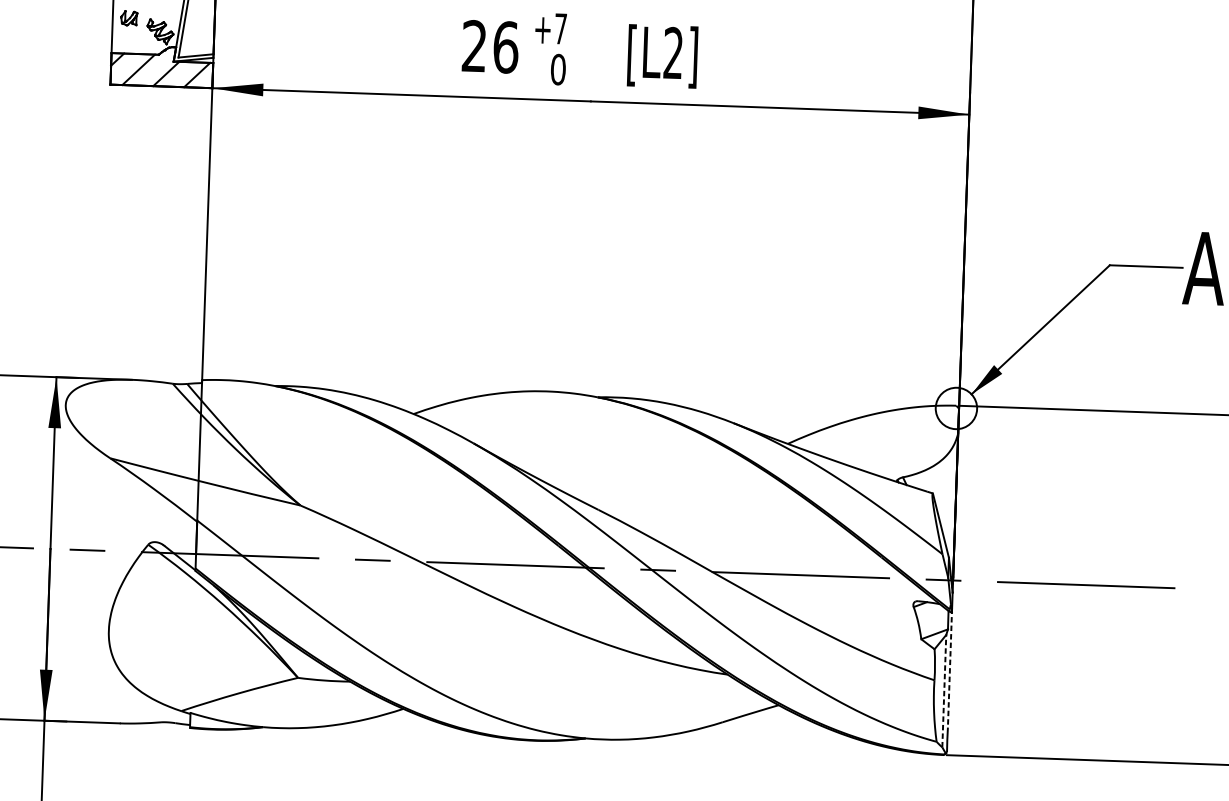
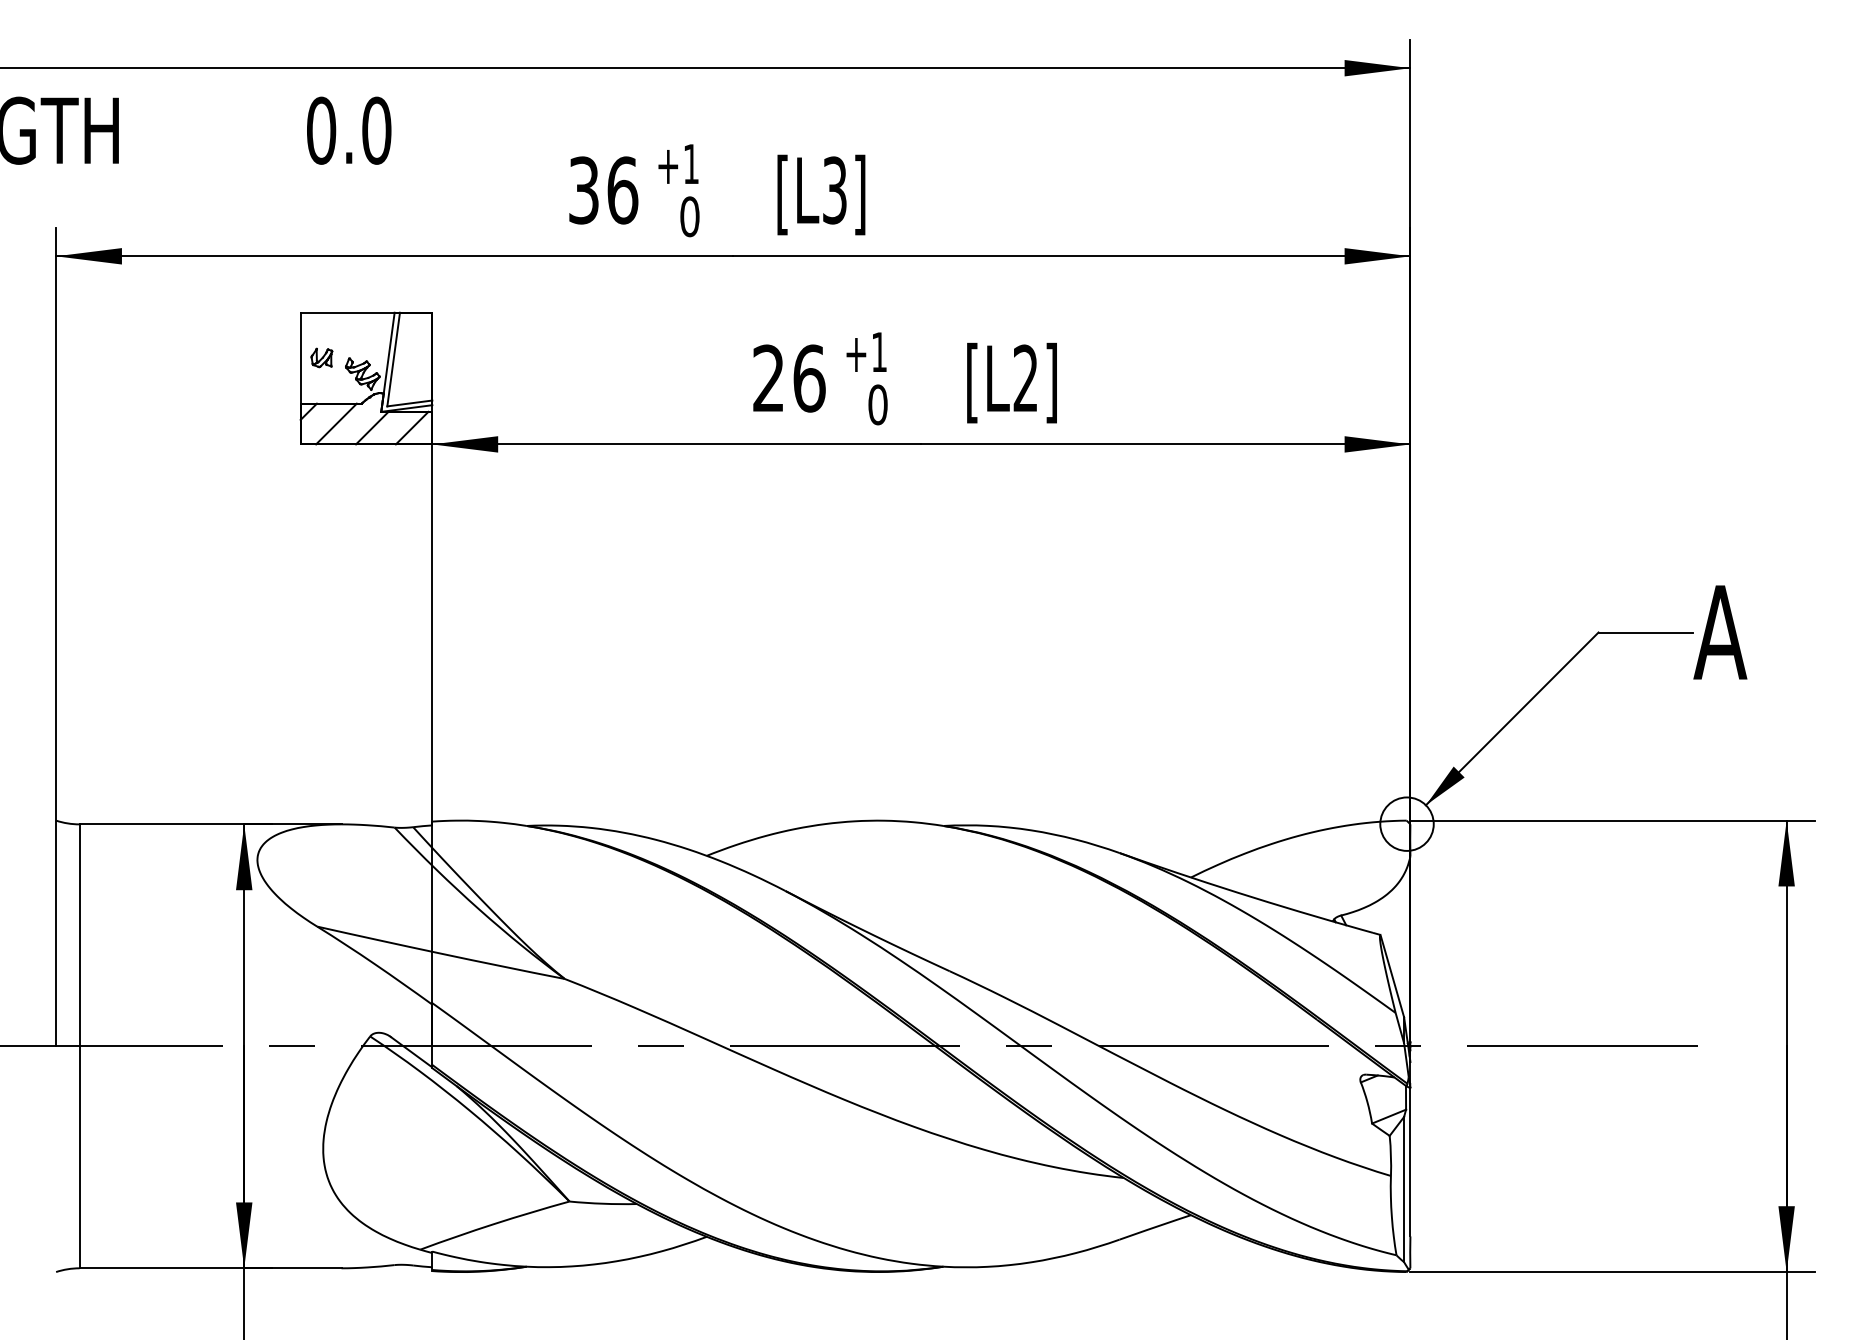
text: (560, 28) -> (879, 351), +7 -> +1
line: (950, 668) -> (1410, 1159), dashed -> solid
line: (944, 691) -> (1404, 1189), dashed -> solid

